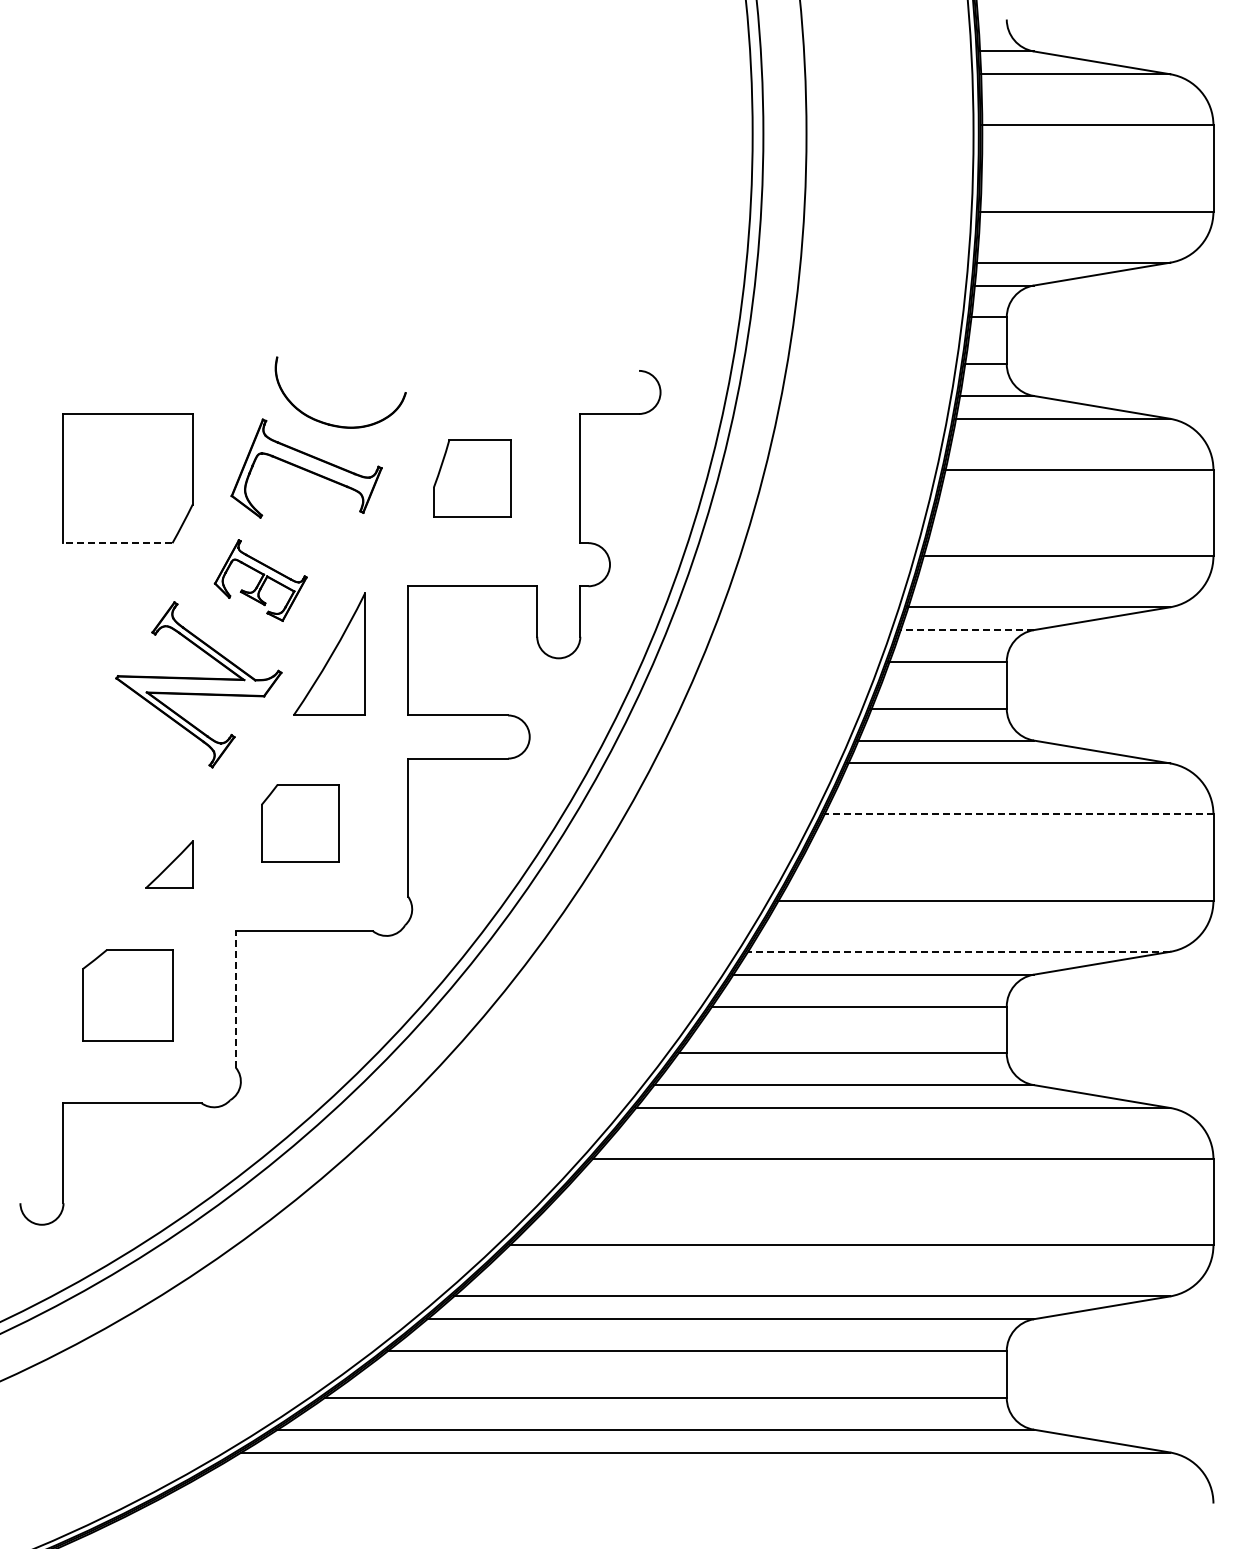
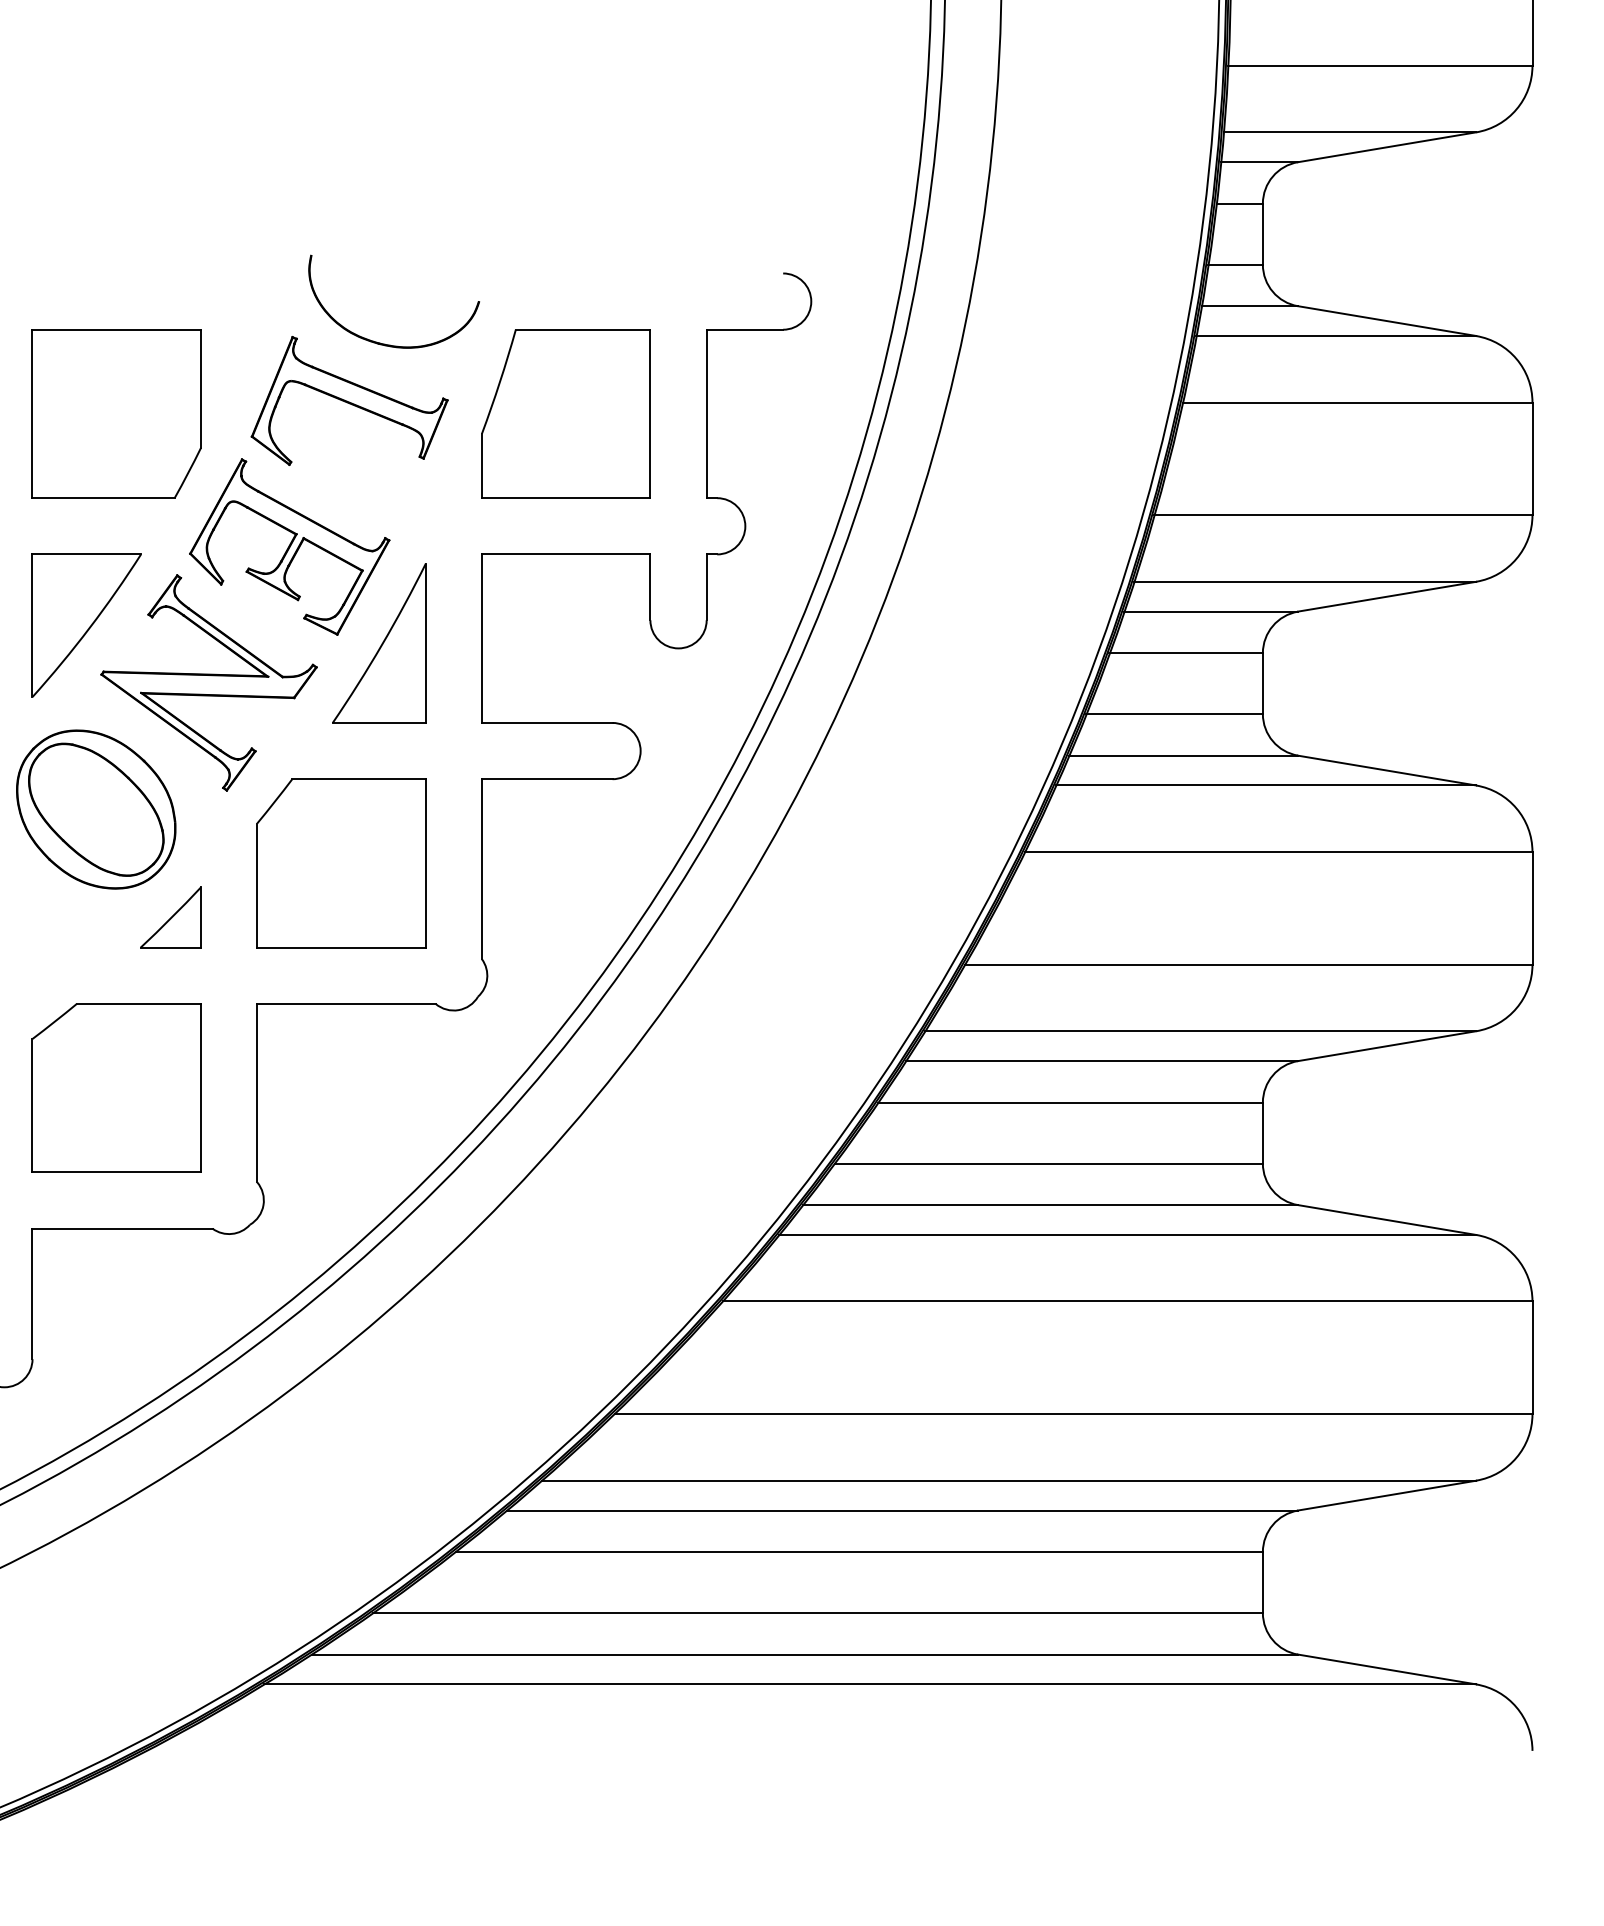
part: (472, 478) -> (565, 413), size x1.67
line: (117, 543) -> (102, 498), dashed -> solid
part: (260, 580) -> (289, 546), size x1.67
line: (967, 630) -> (1211, 612), dashed -> solid
part: (104, 640) -> (85, 625), added
part: (112, 781) -> (96, 809), added
line: (1018, 814) -> (1278, 852), dashed -> solid
part: (300, 823) -> (341, 863), size x1.67
line: (958, 951) -> (1199, 1030), dashed -> solid
part: (127, 995) -> (115, 1088), size x1.43
line: (235, 998) -> (256, 1092), dashed -> solid

